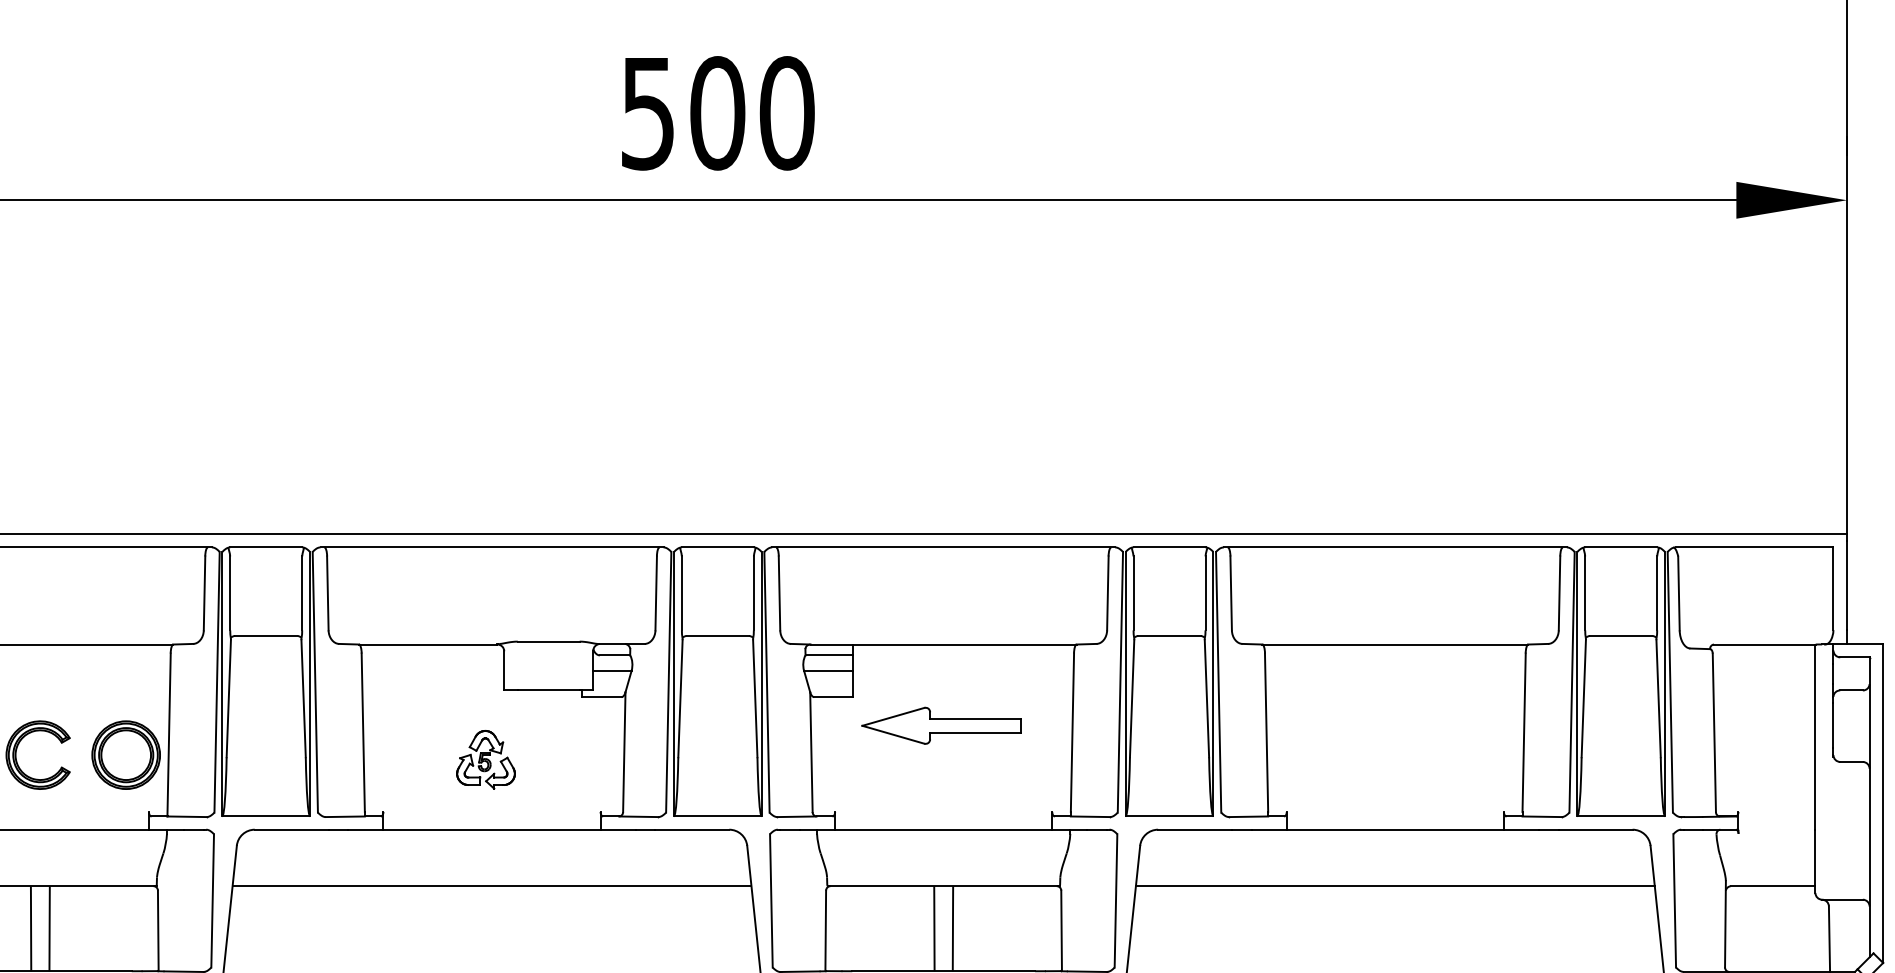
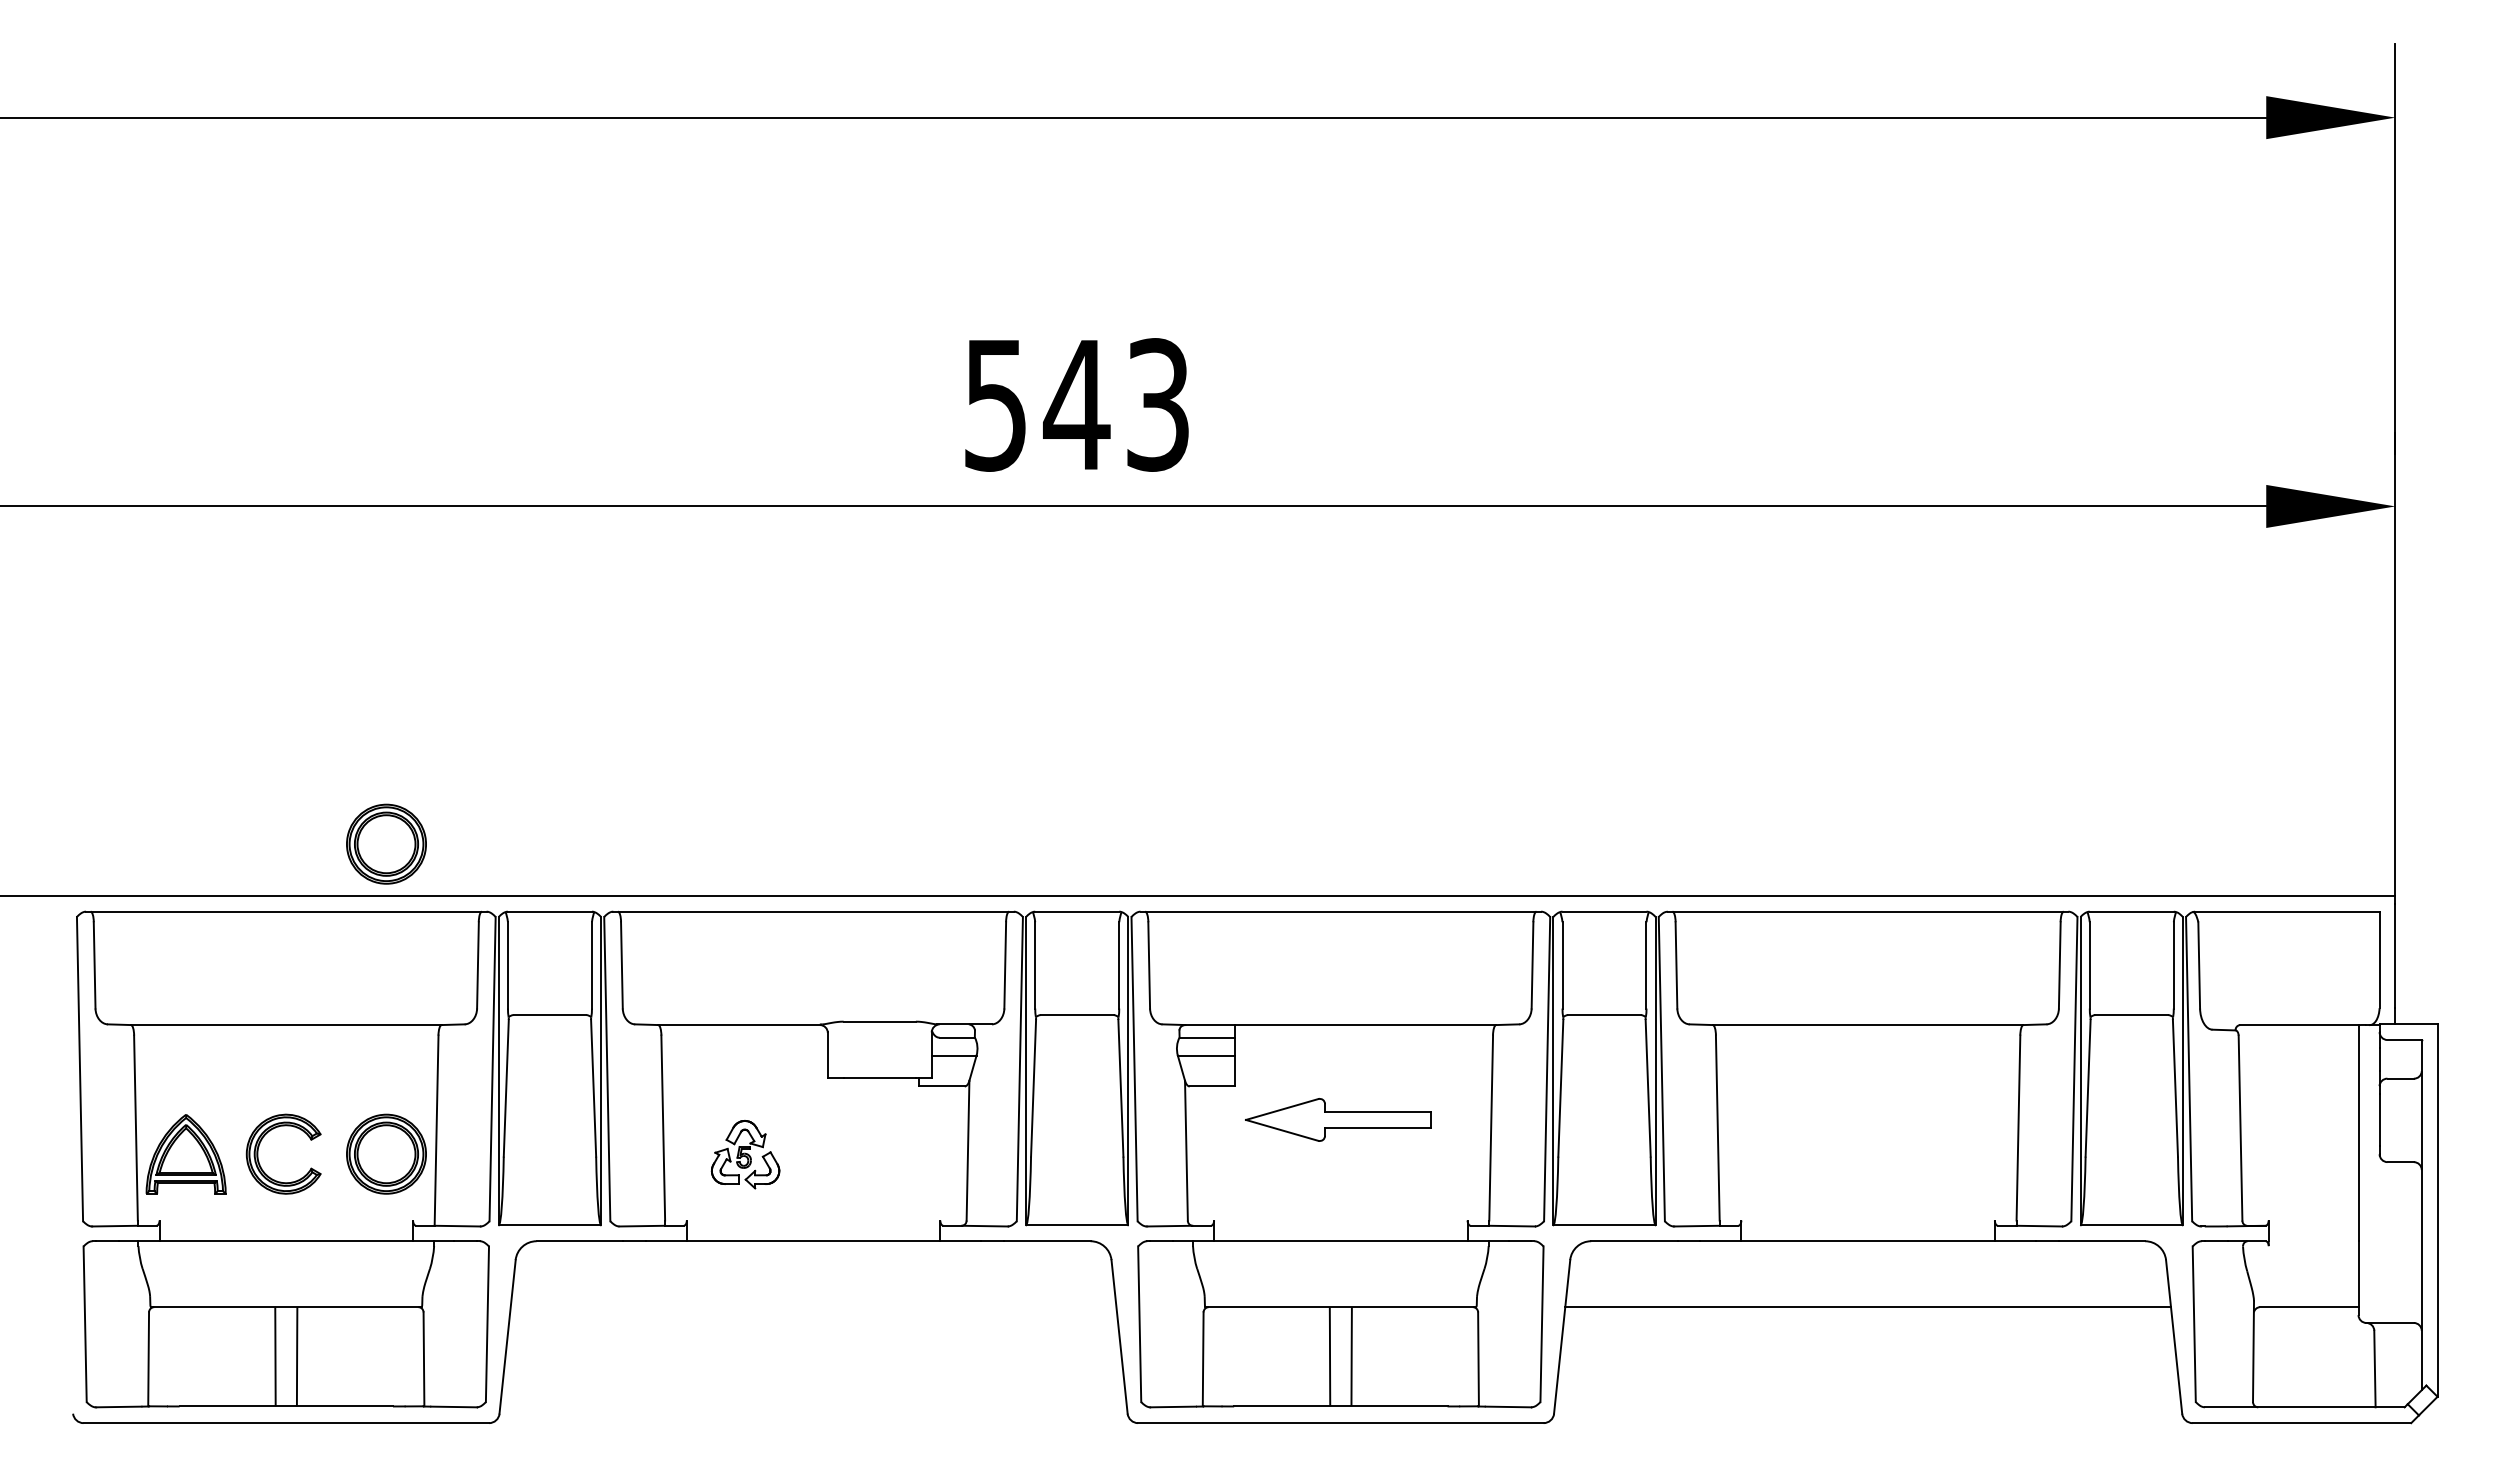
text: (751, 112) -> (1116, 404), 500 -> 543
part: (126, 489) -> (386, 843), added
part: (485, 759) -> (745, 1154), moved
line: (491, 886) -> (813, 1307), removed

